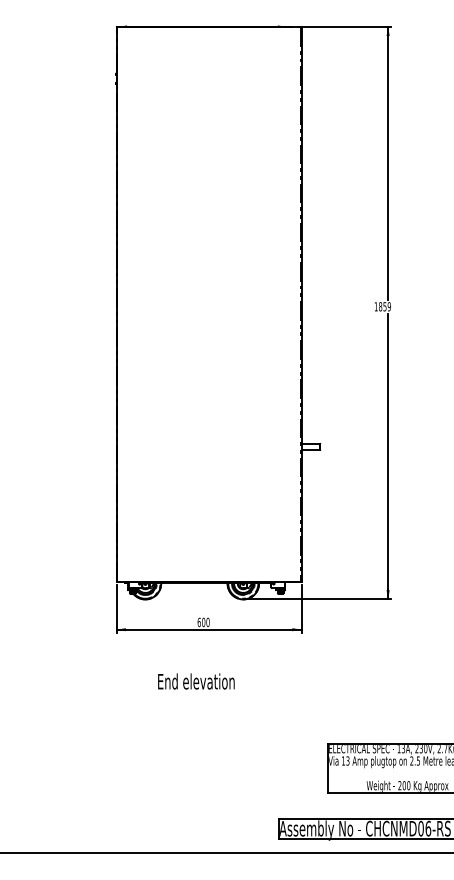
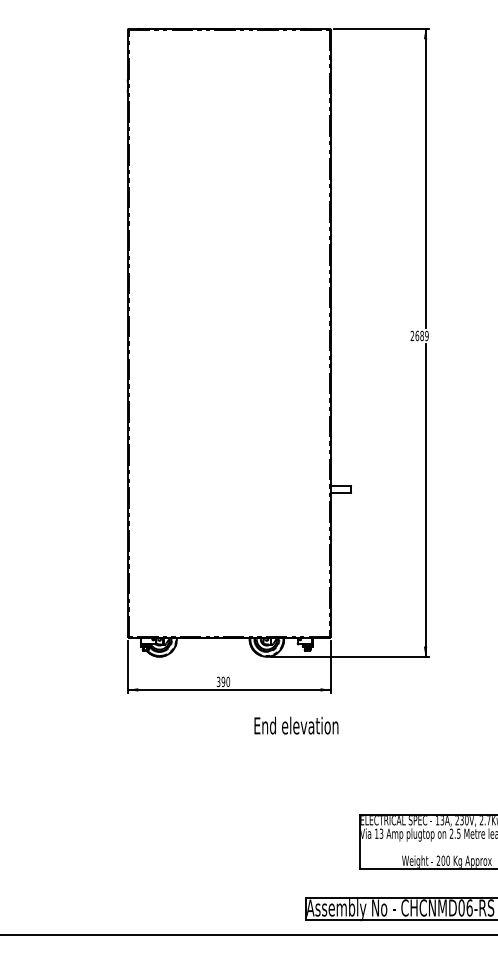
text: (379, 306) -> (416, 335), 1859 -> 2689
text: (200, 622) -> (220, 681), 600 -> 390
text: (196, 681) -> (296, 725), moved

